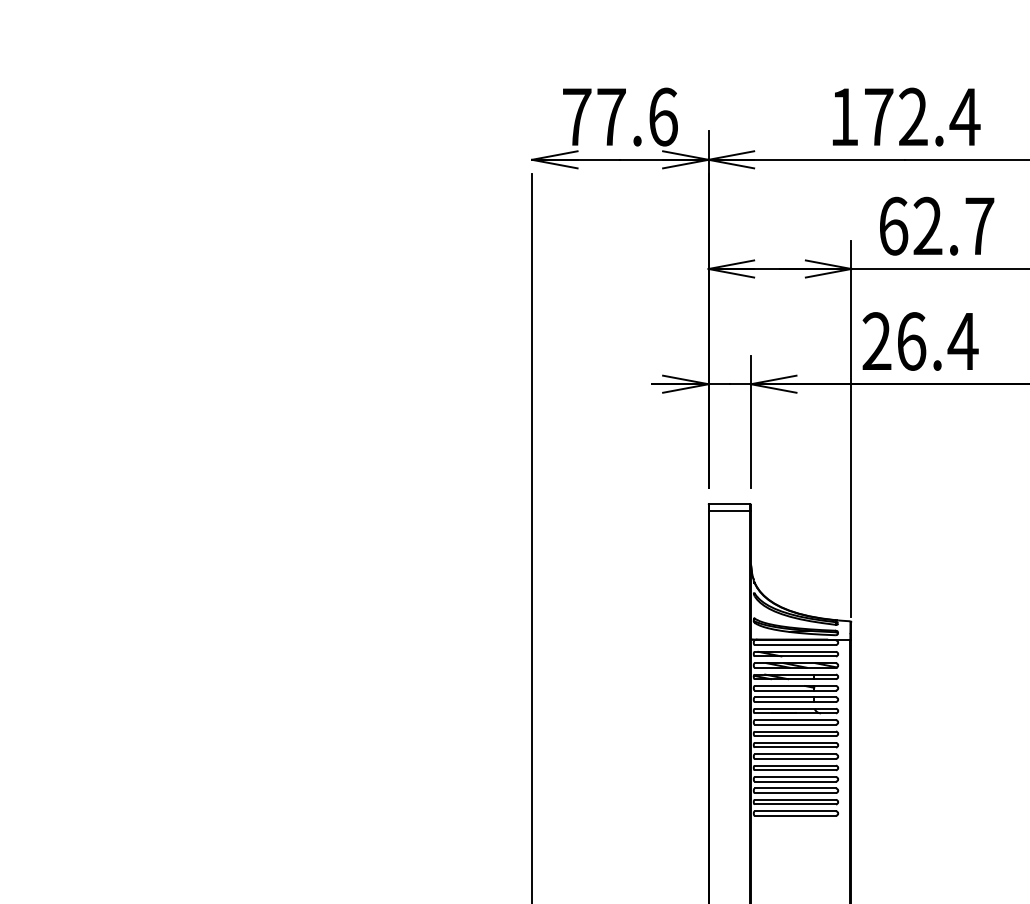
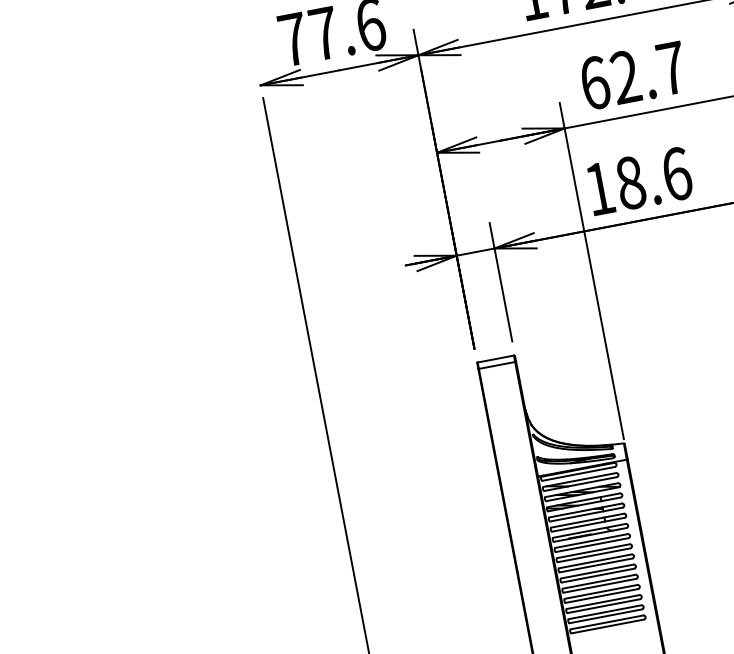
text: (920, 341) -> (638, 181), 26.4 -> 18.6

